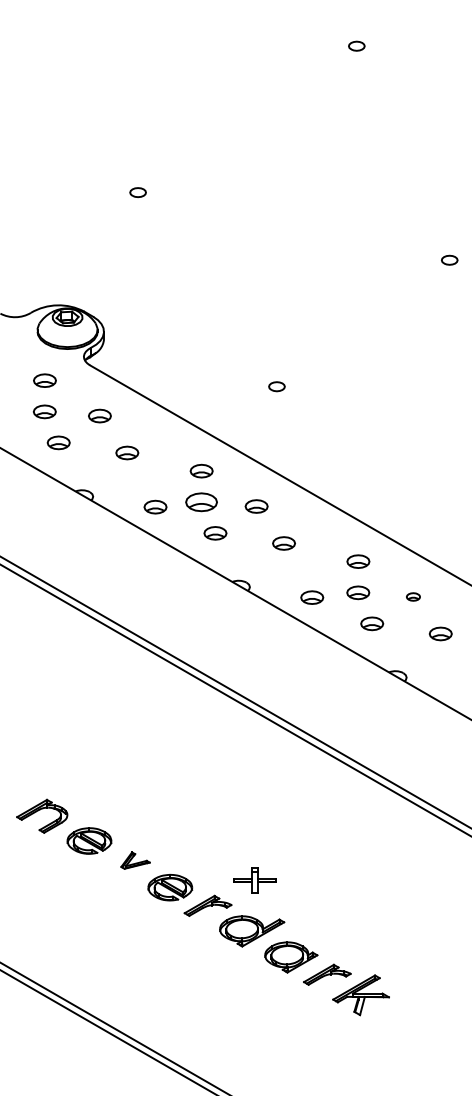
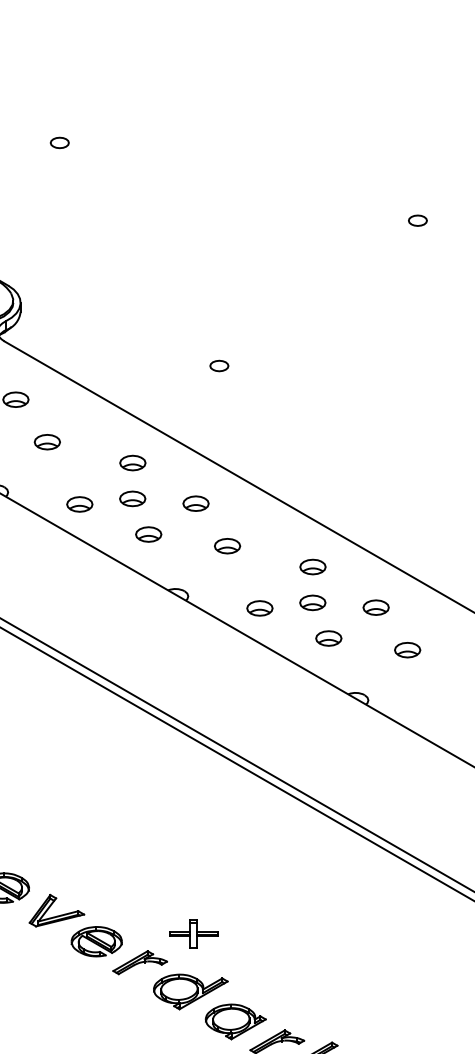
part: (201, 502) -> (132, 499), size x0.71
part: (413, 596) -> (376, 607), size x1.67
part: (135, 860) -> (56, 910), size x1.67

